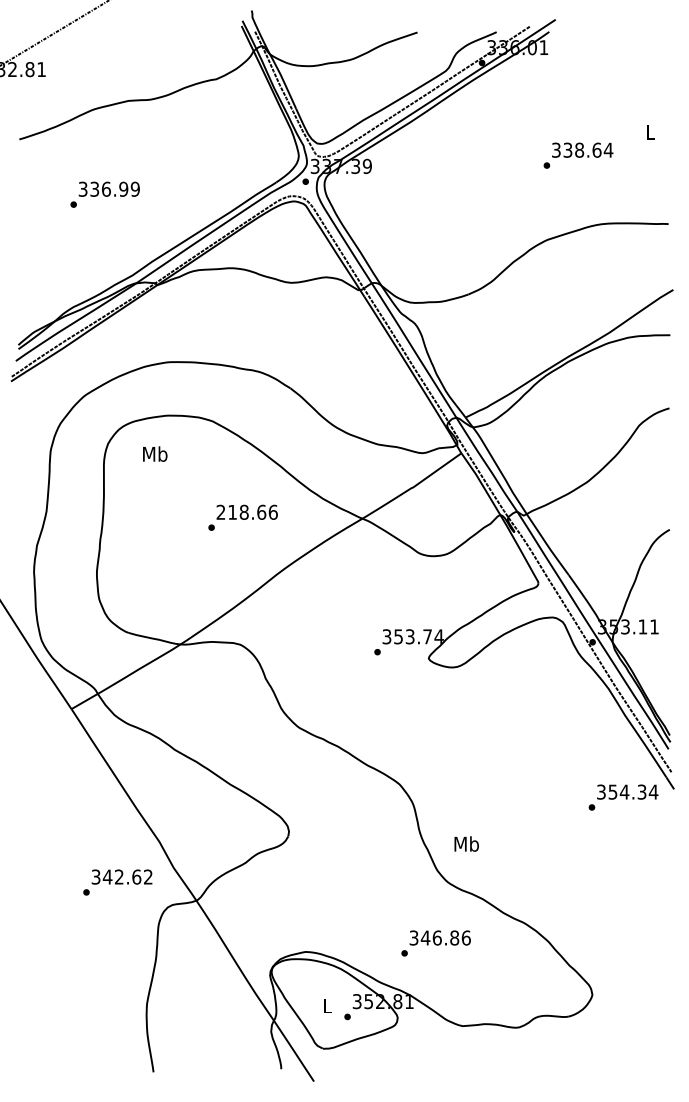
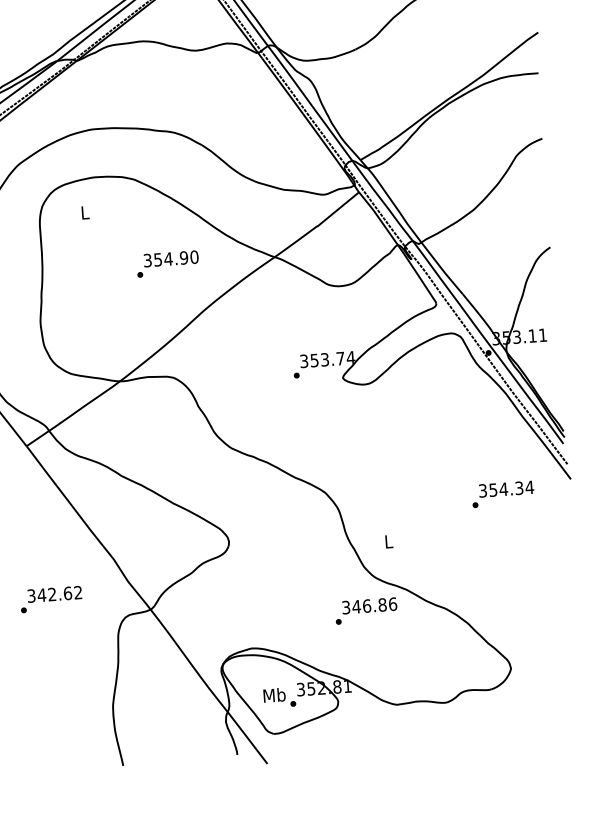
text: (155, 453) -> (85, 212), Mb -> L
text: (246, 511) -> (170, 258), 218.66 -> 354.90
text: (623, 797) -> (503, 494), moved
text: (466, 843) -> (388, 541), Mb -> L
text: (117, 882) -> (51, 599), moved
text: (435, 943) -> (365, 611), moved
text: (327, 1005) -> (274, 695), L -> Mb

